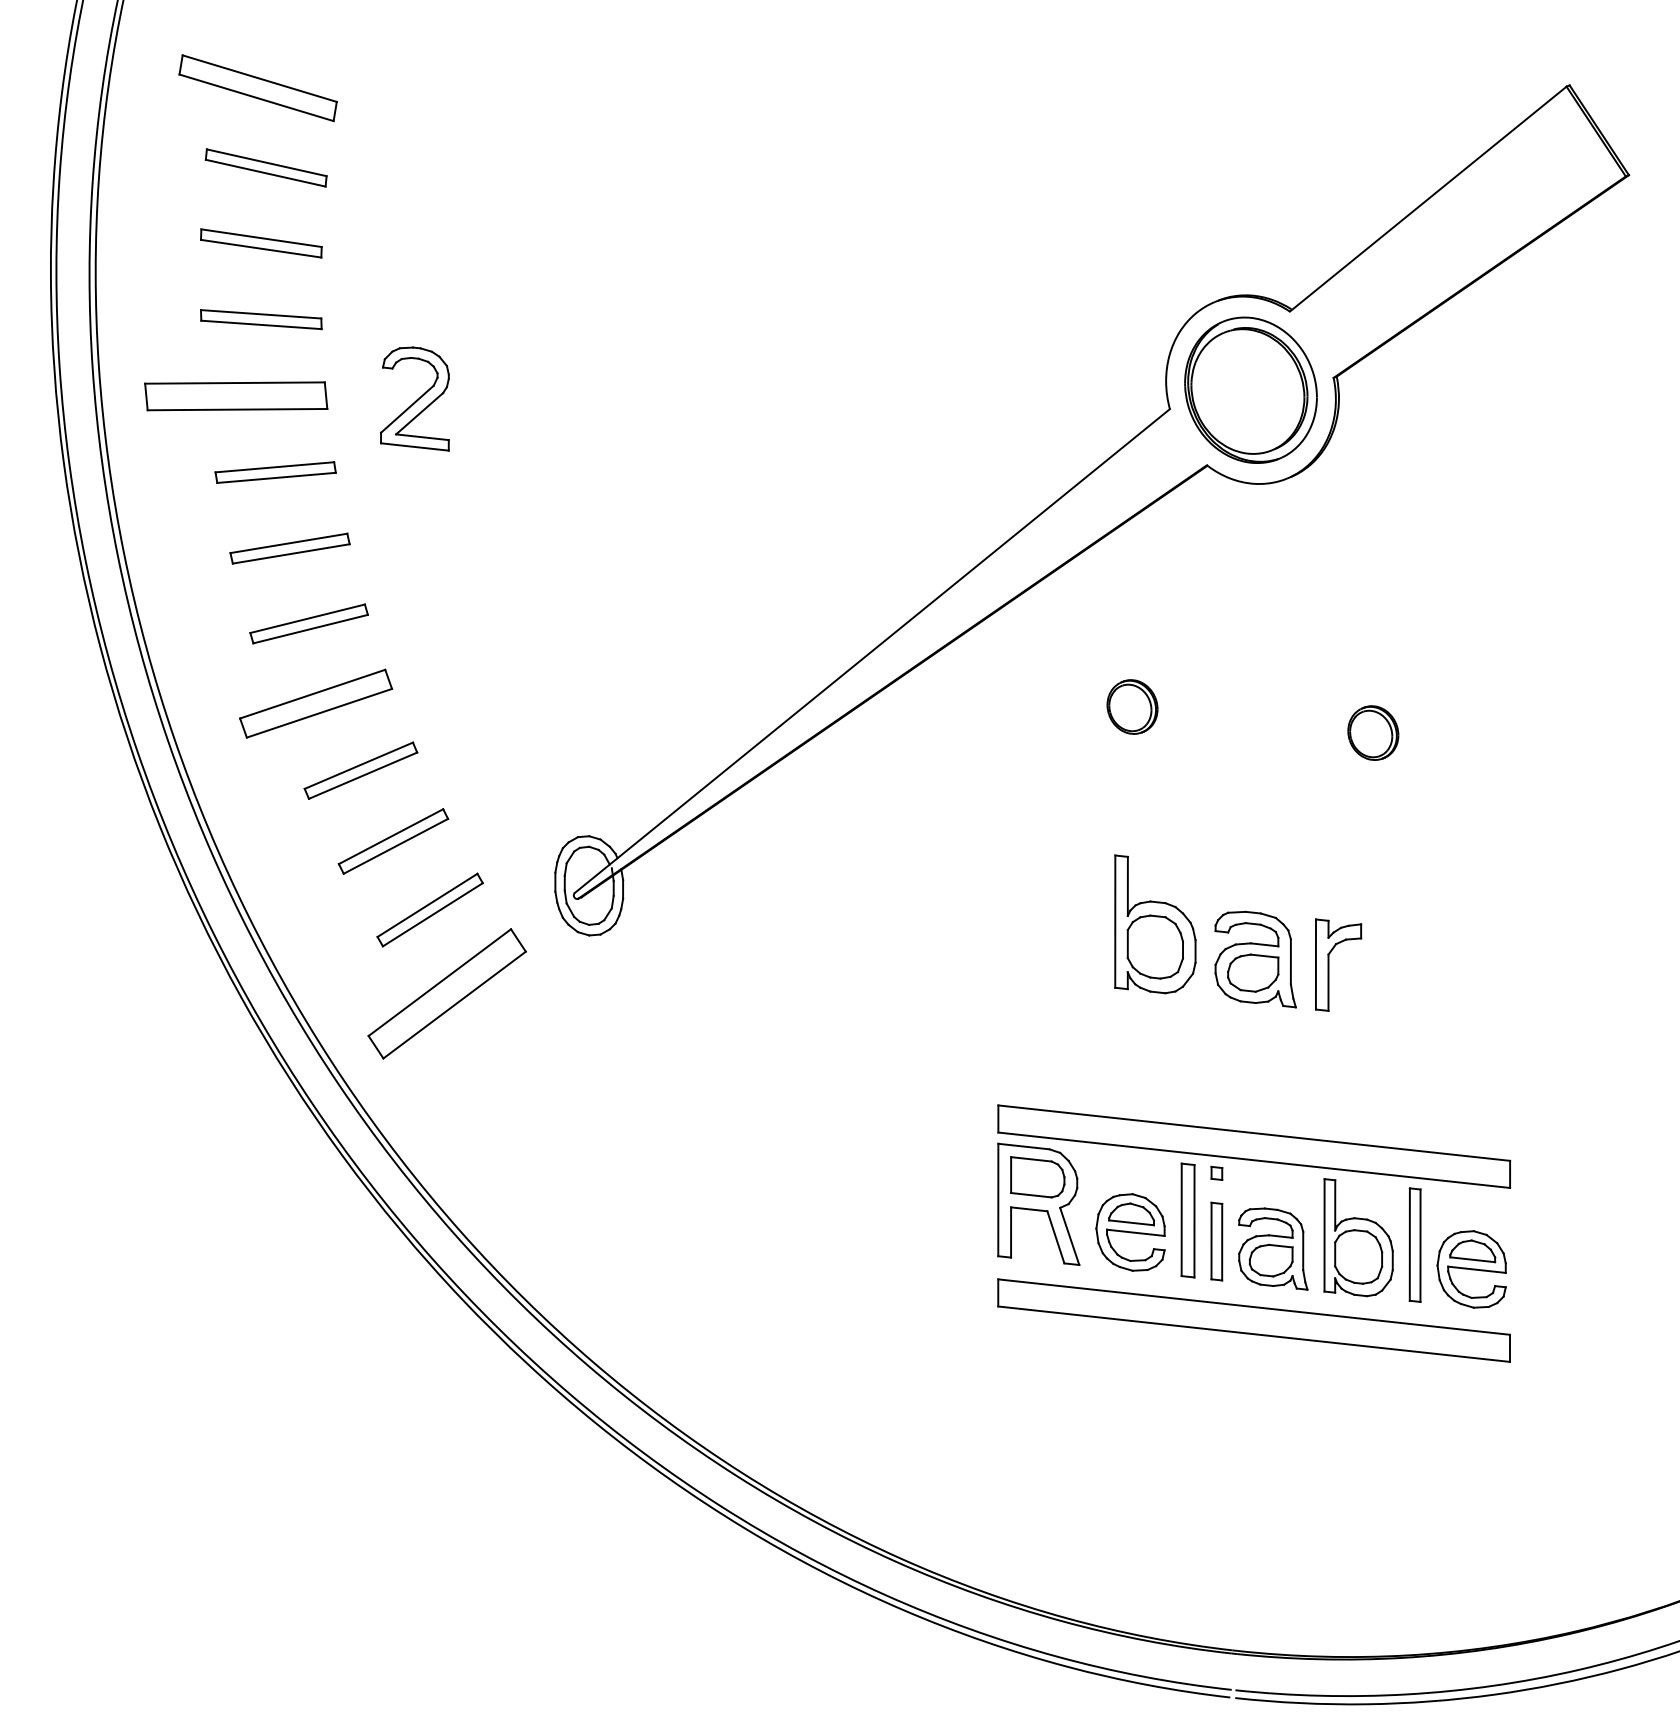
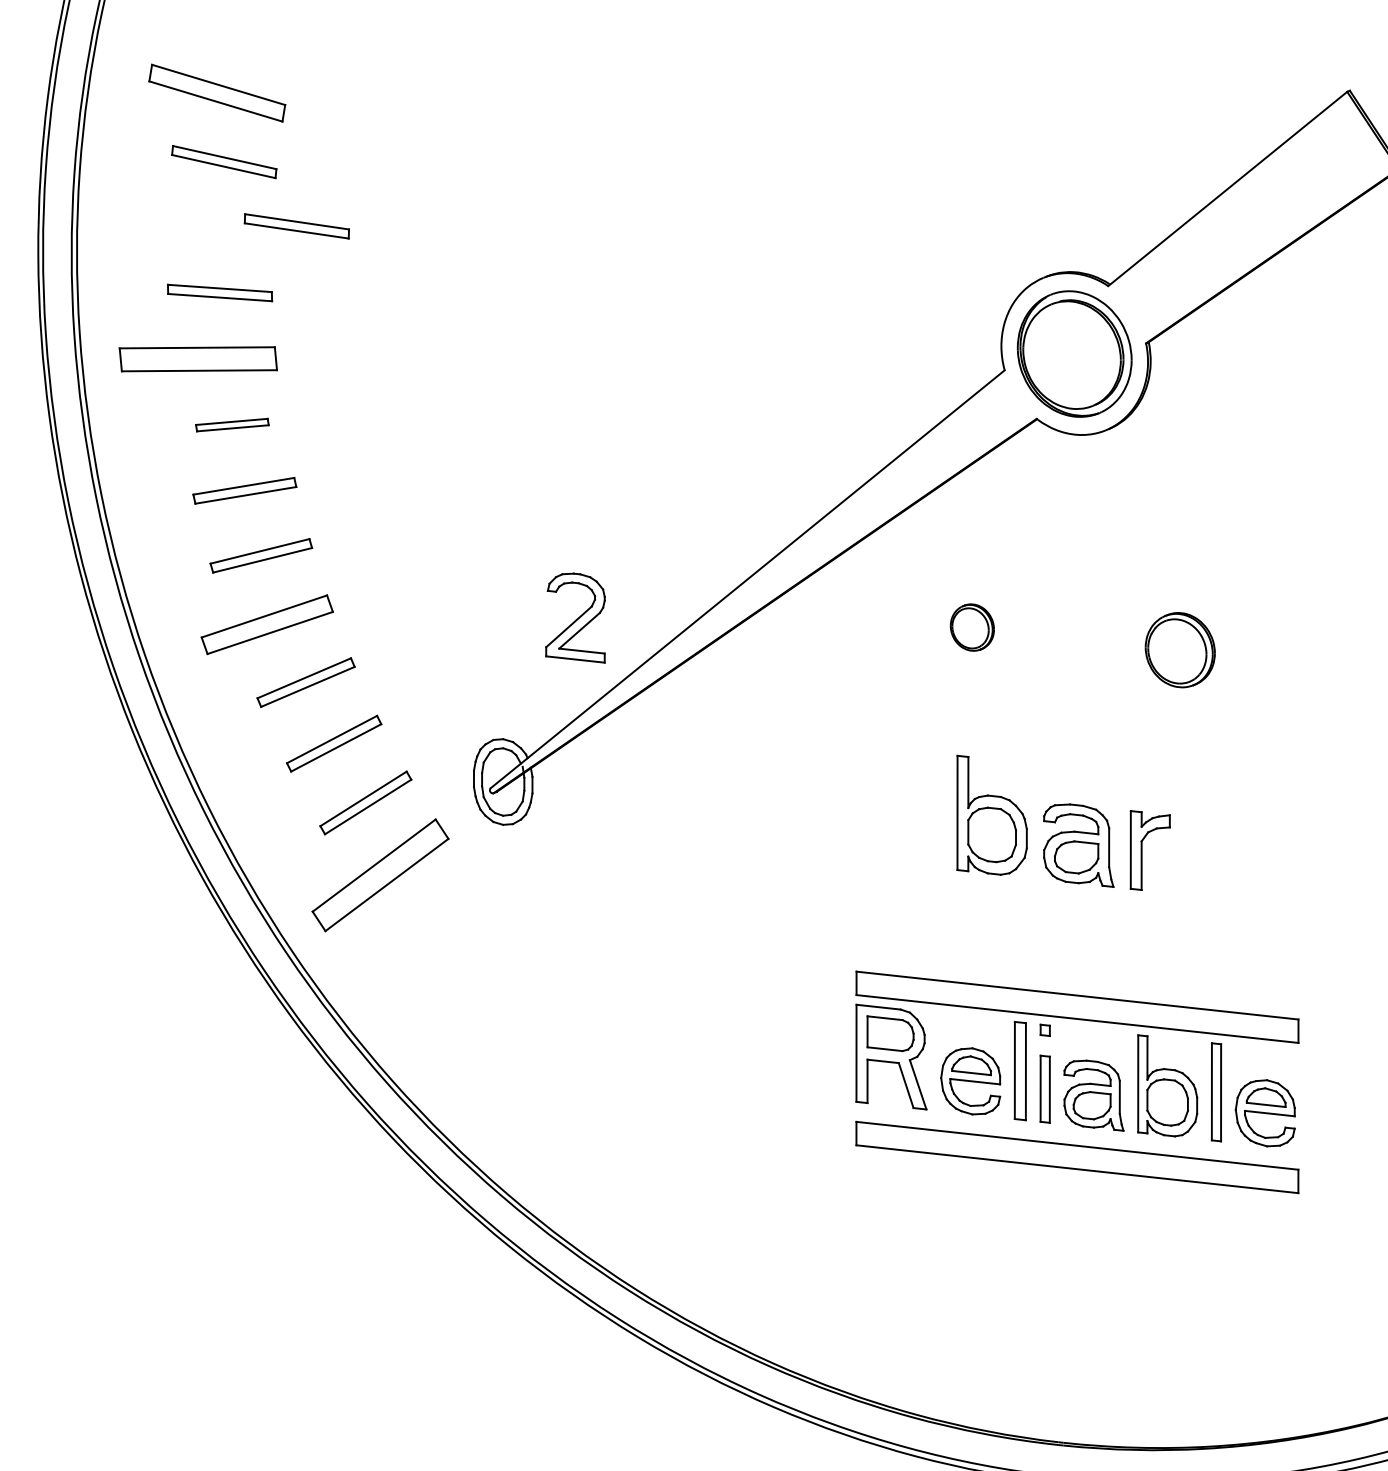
part: (261, 243) -> (297, 226), moved
part: (414, 398) -> (575, 617), moved
part: (275, 472) -> (232, 425), size x0.7
part: (1373, 732) -> (1180, 649), size x1.6

